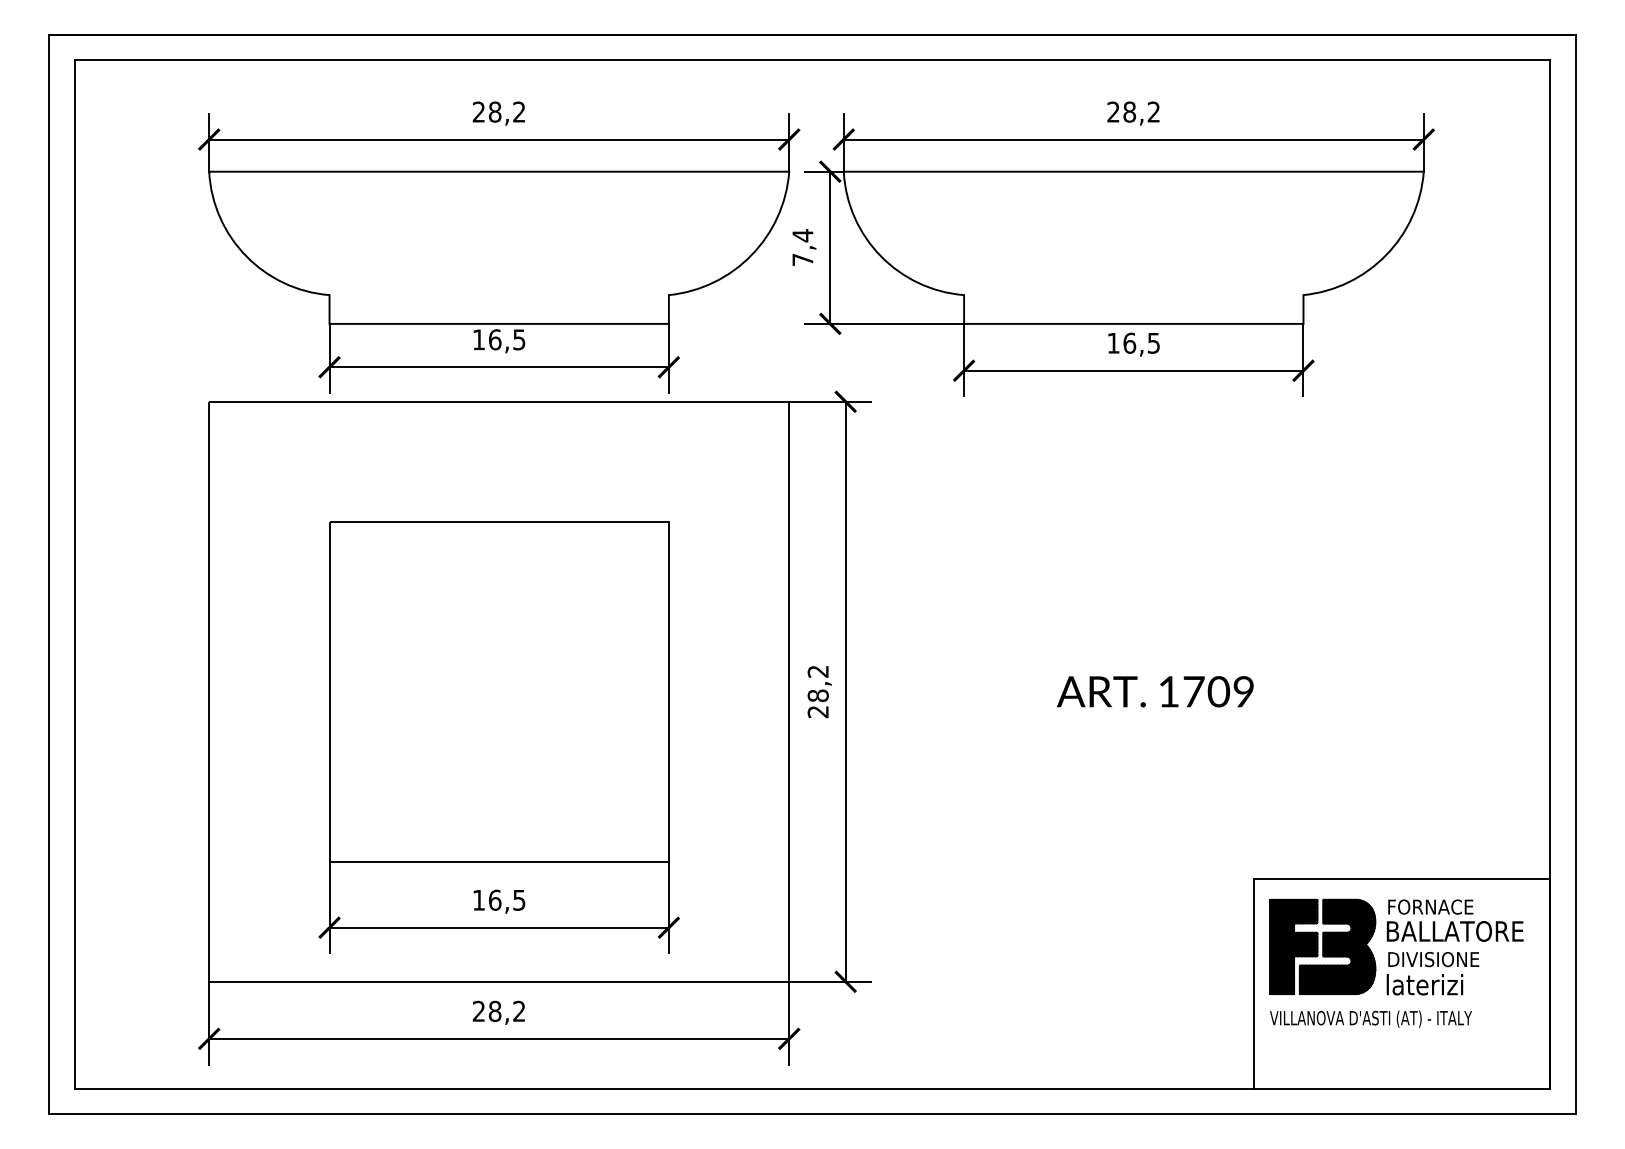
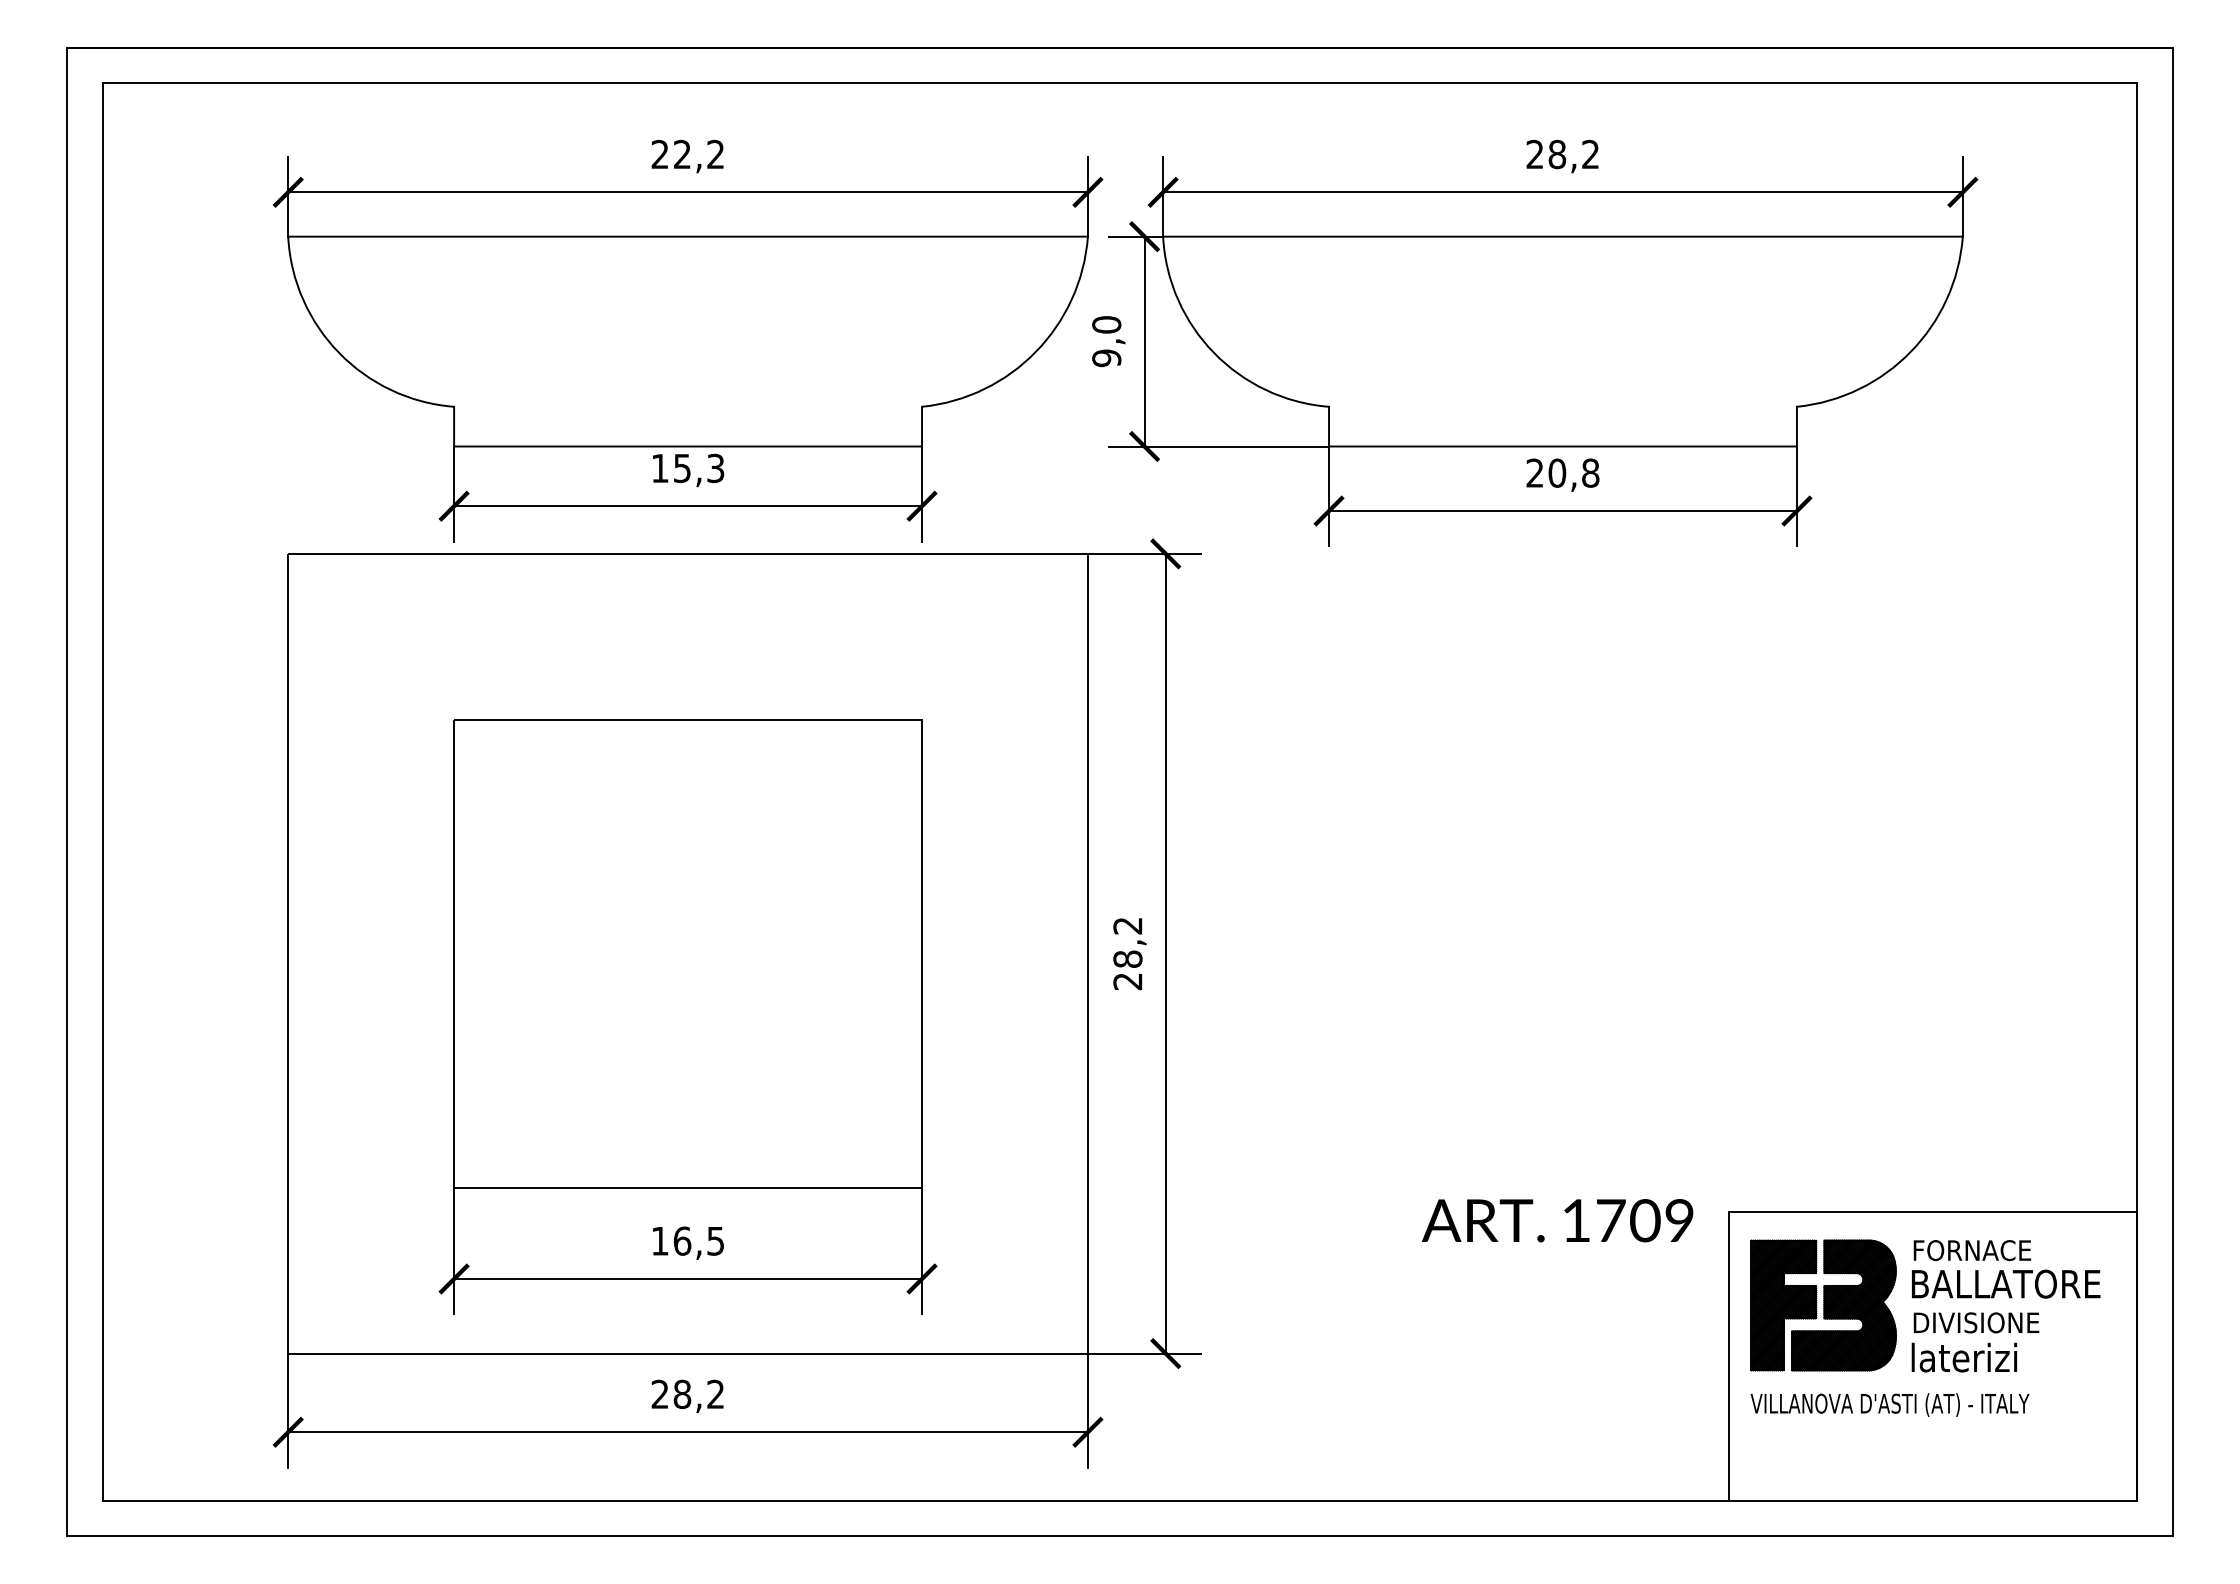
text: (495, 112) -> (682, 154), 28,2 -> 22,2
text: (802, 247) -> (1106, 341), 7,4 -> 9,0
text: (506, 339) -> (698, 468), 16,5 -> 15,3
text: (1133, 342) -> (1562, 472), 16,5 -> 20,8
text: (1155, 691) -> (1557, 1220), moved

